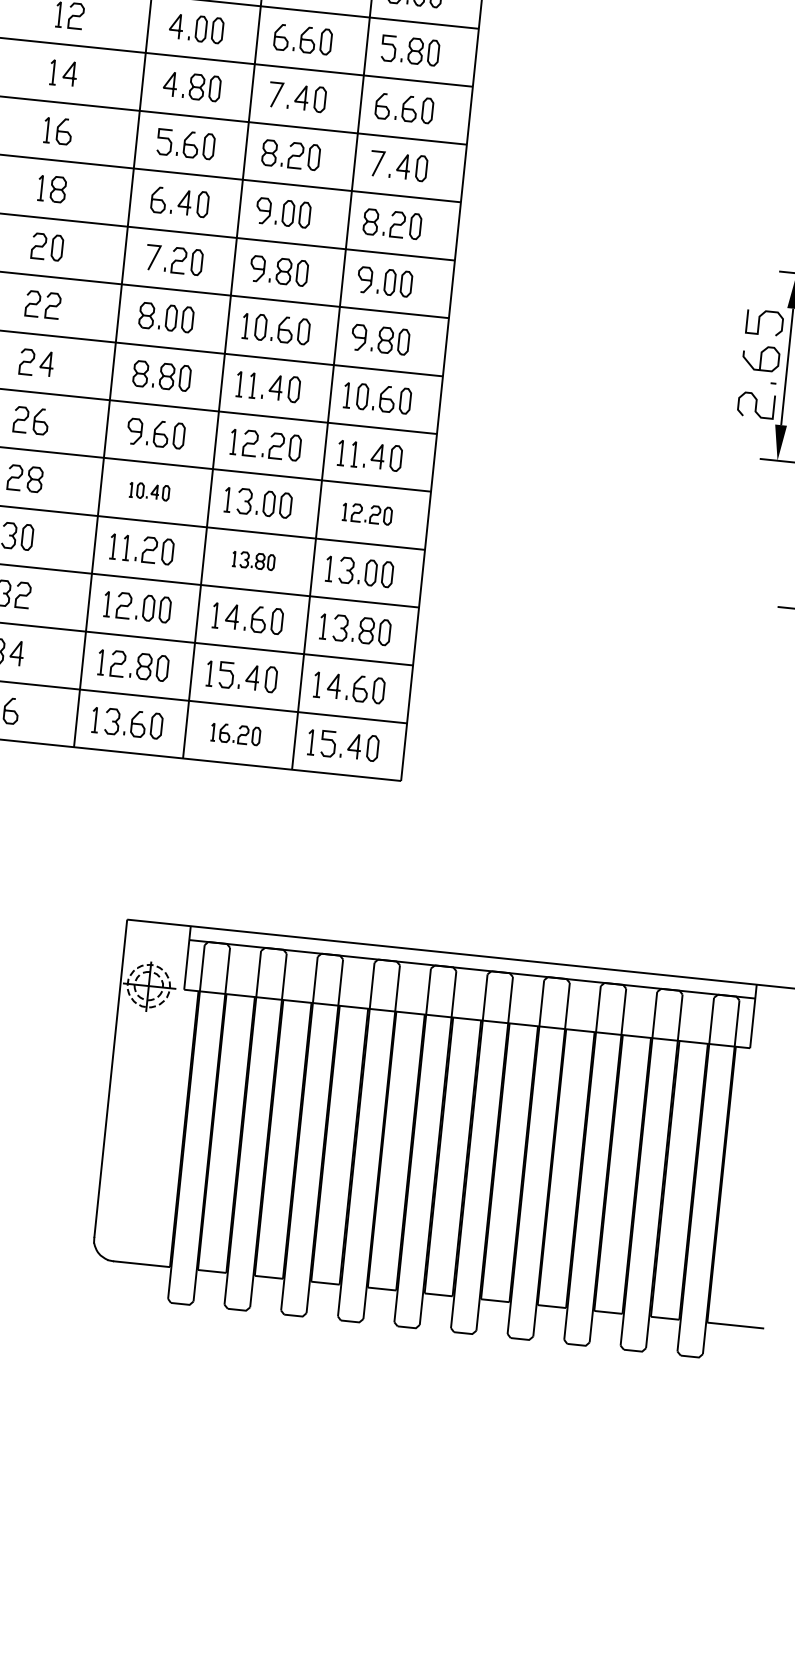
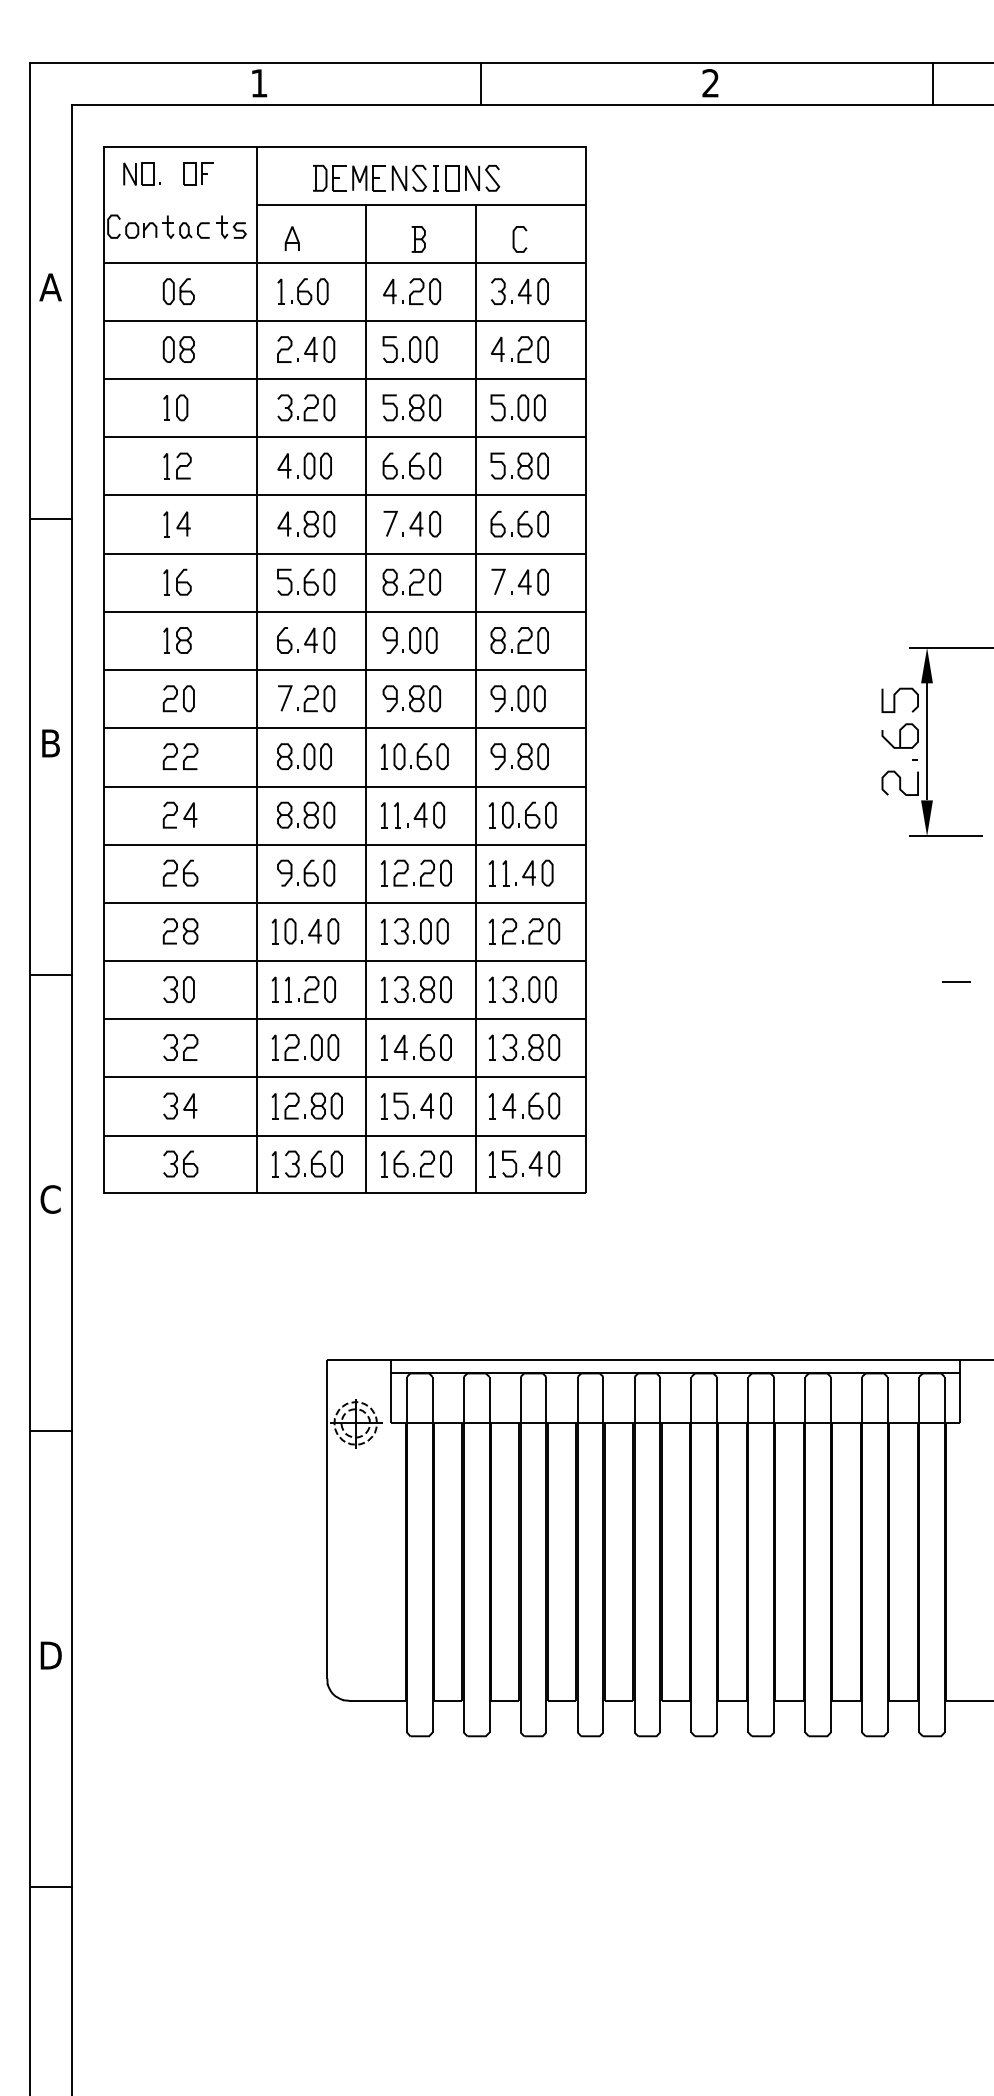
part: (149, 491) -> (305, 931), size x1.67
part: (367, 514) -> (524, 931), size x1.43
part: (252, 560) -> (415, 989), size x1.67
part: (234, 733) -> (415, 1163), size x1.43

